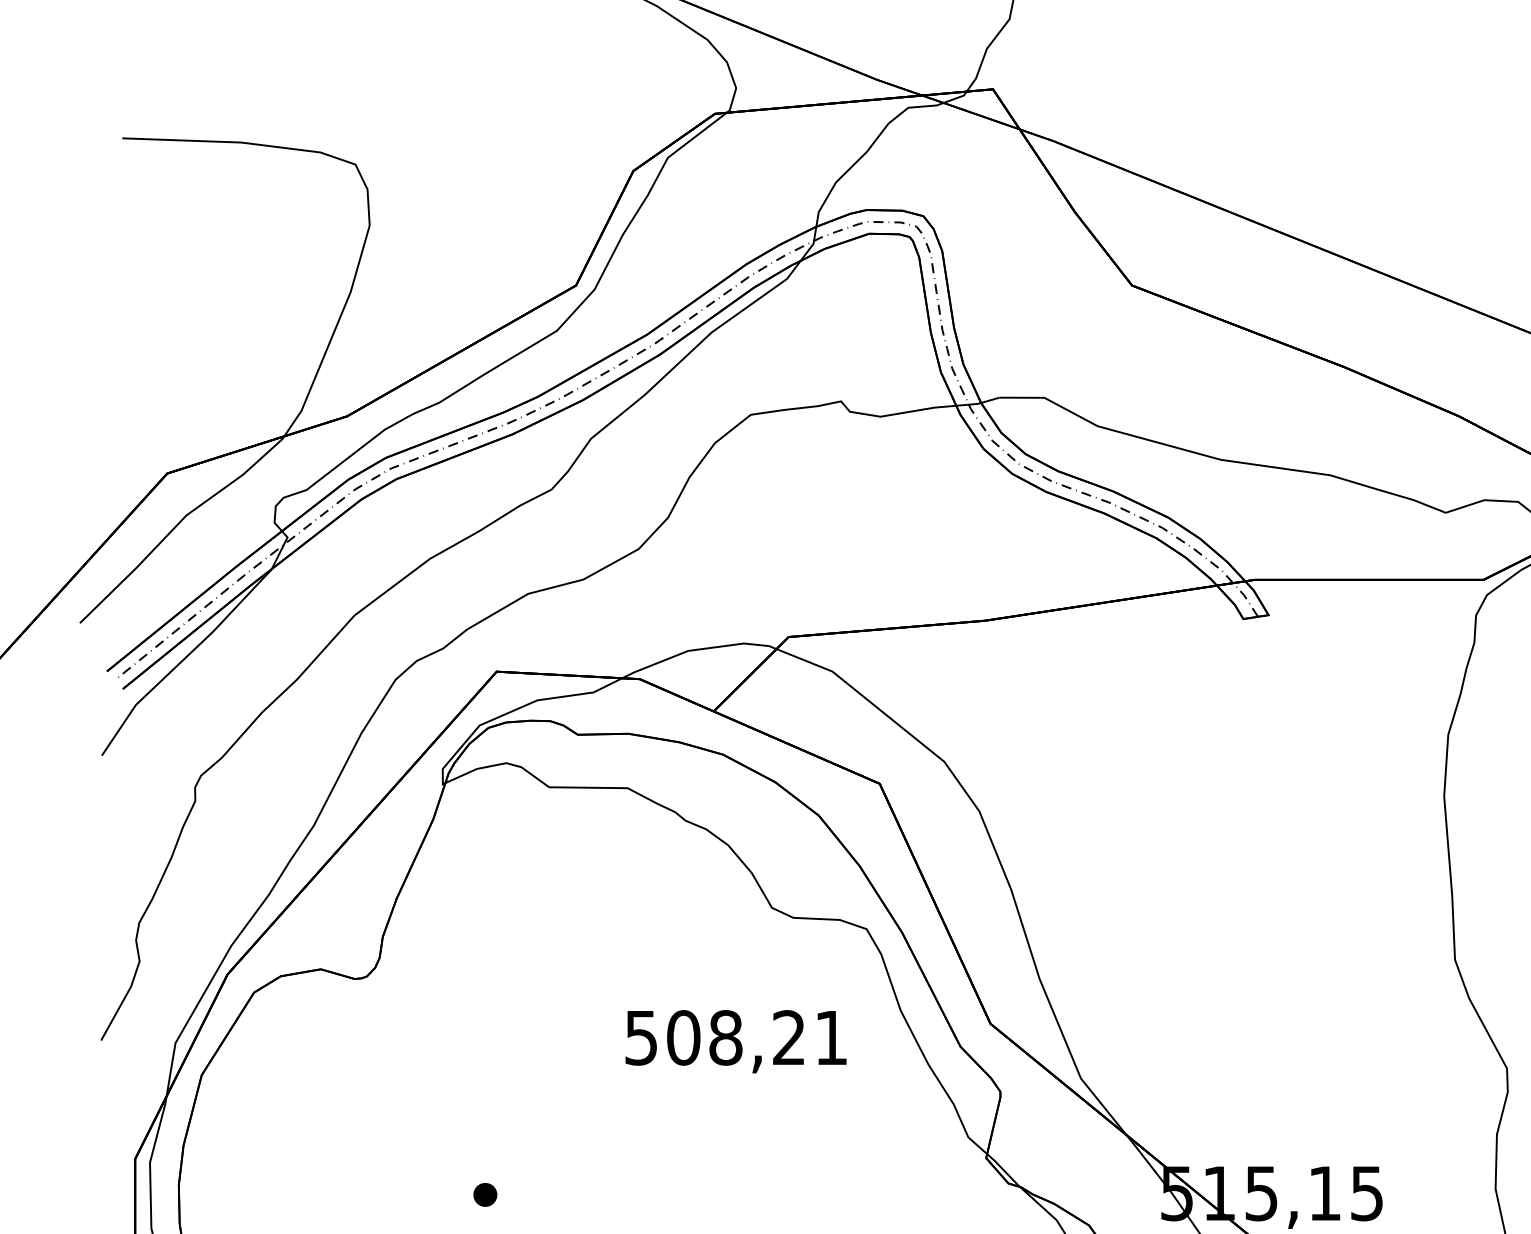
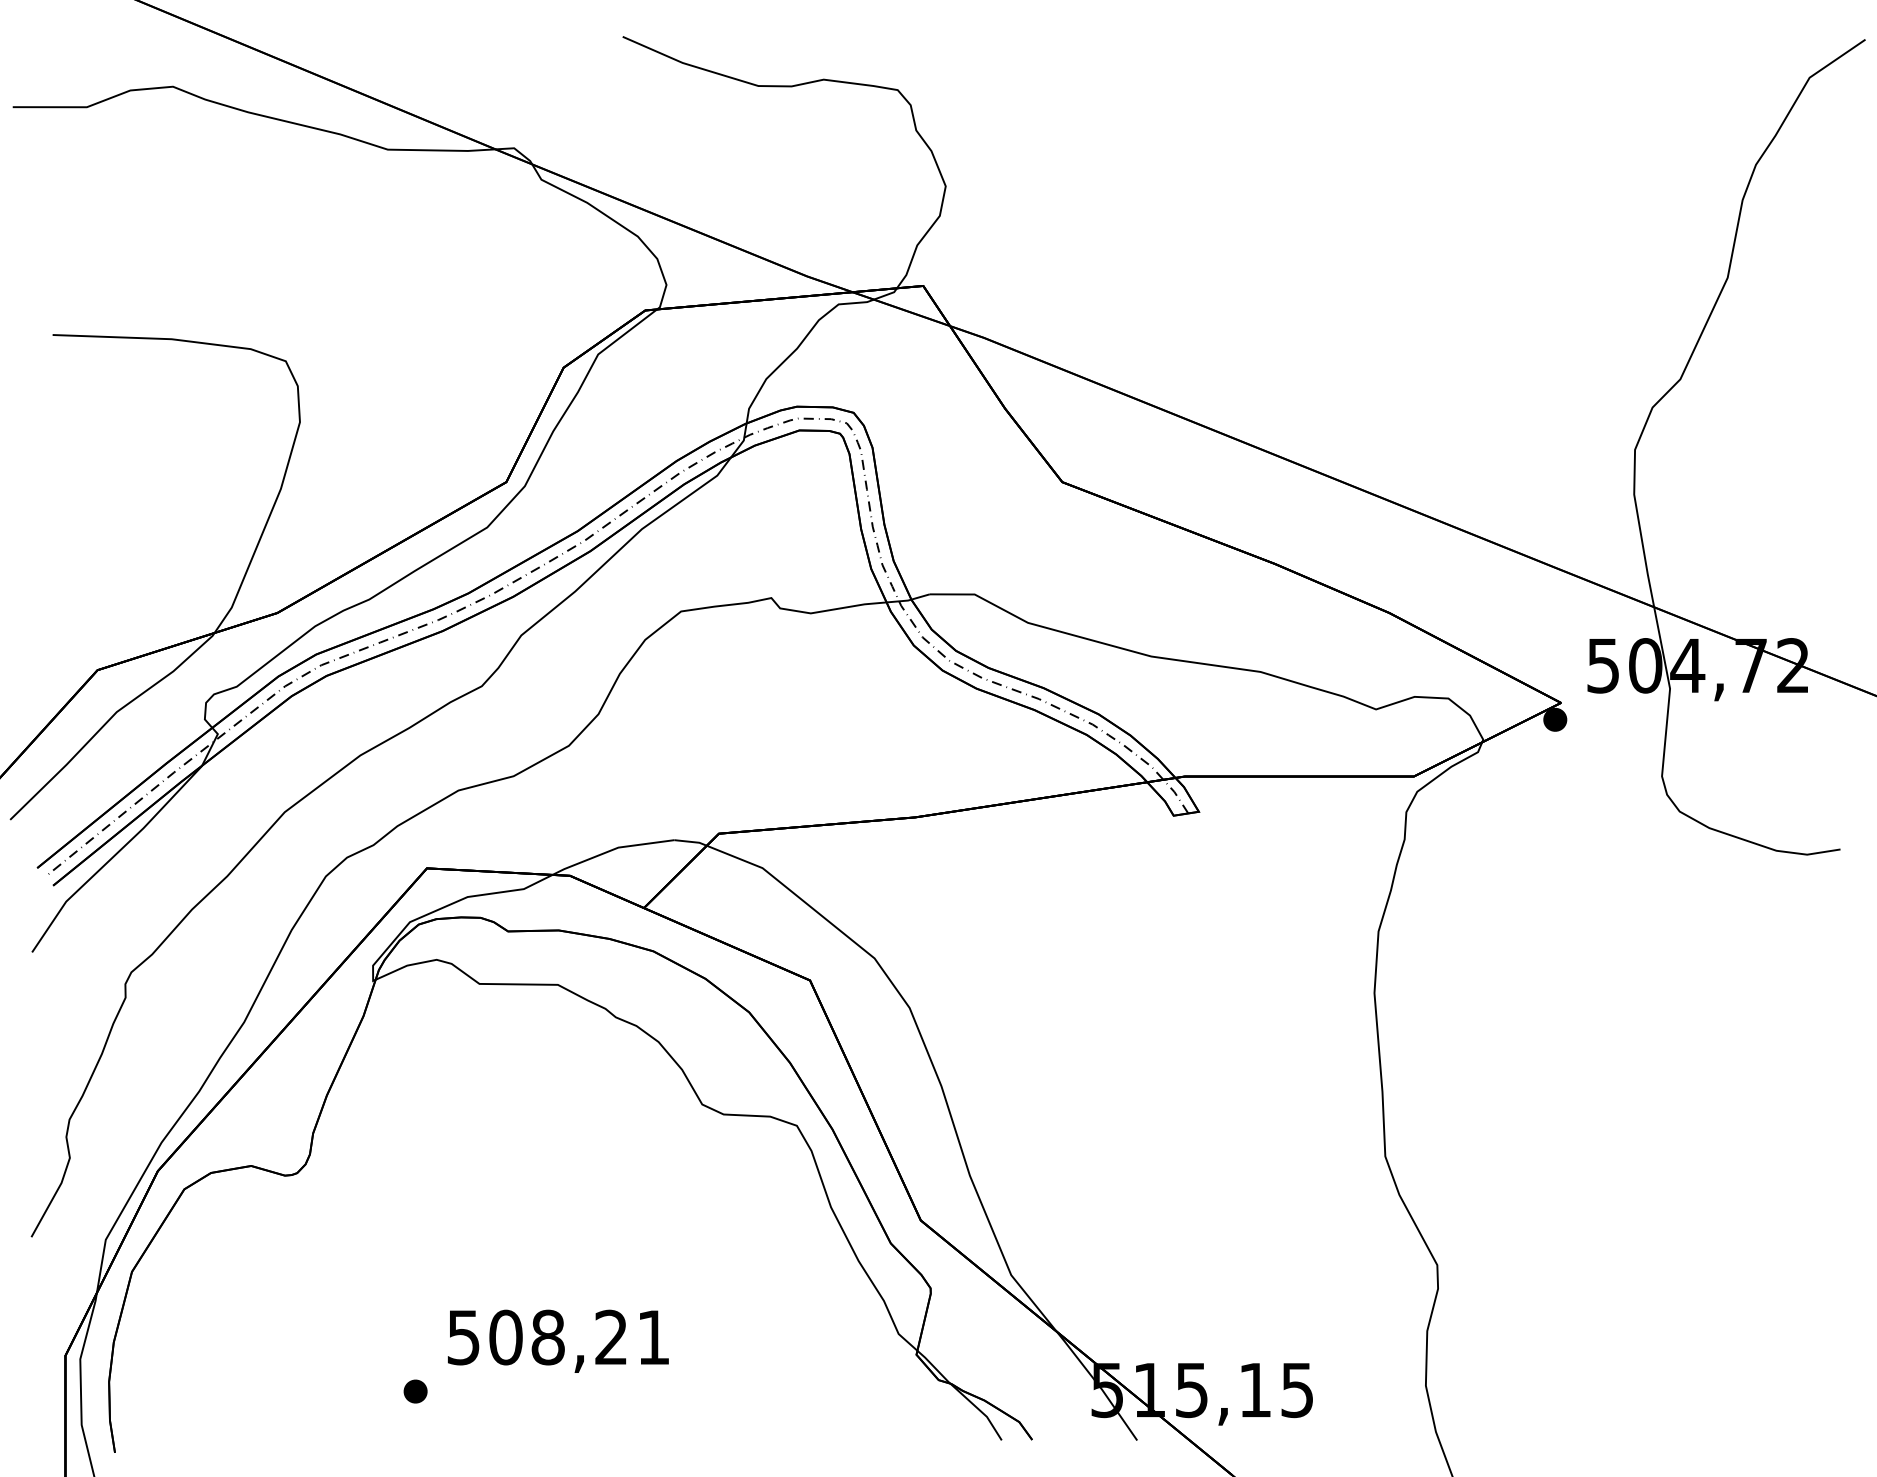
text: (736, 1040) -> (558, 1340), moved

